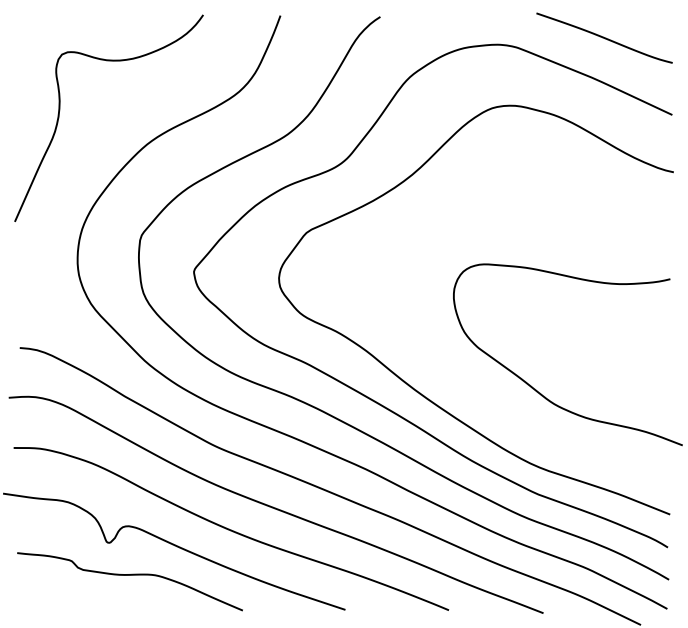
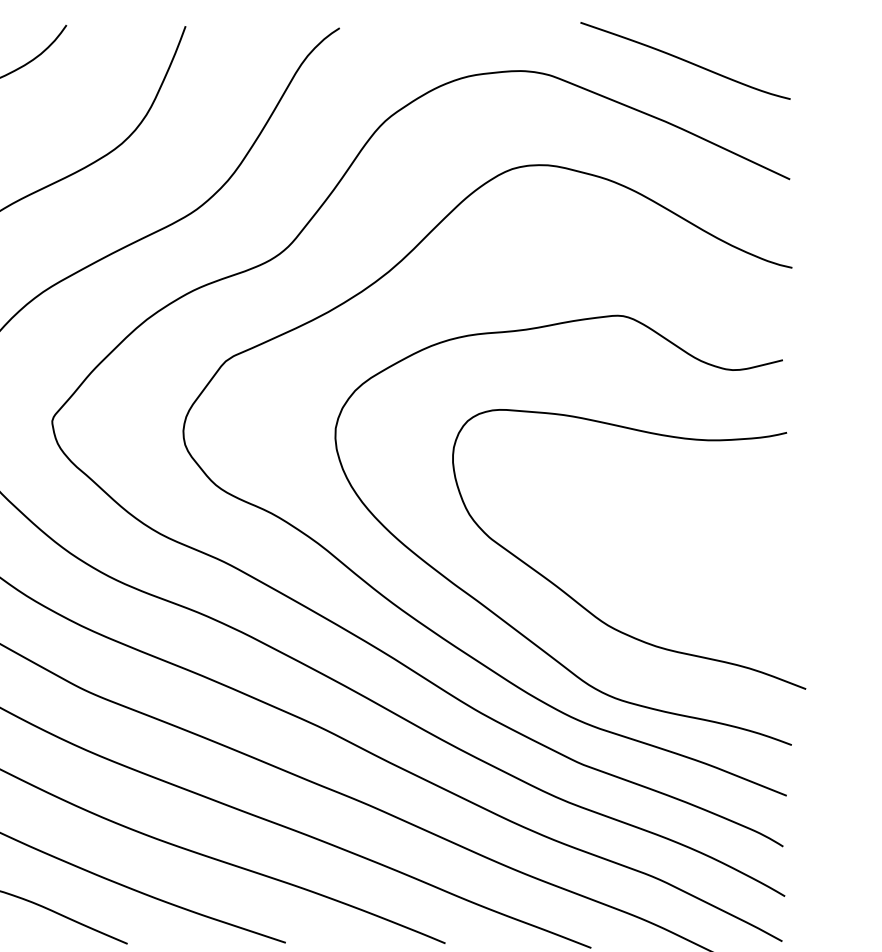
curve: (482, 396) -> (497, 613), added

